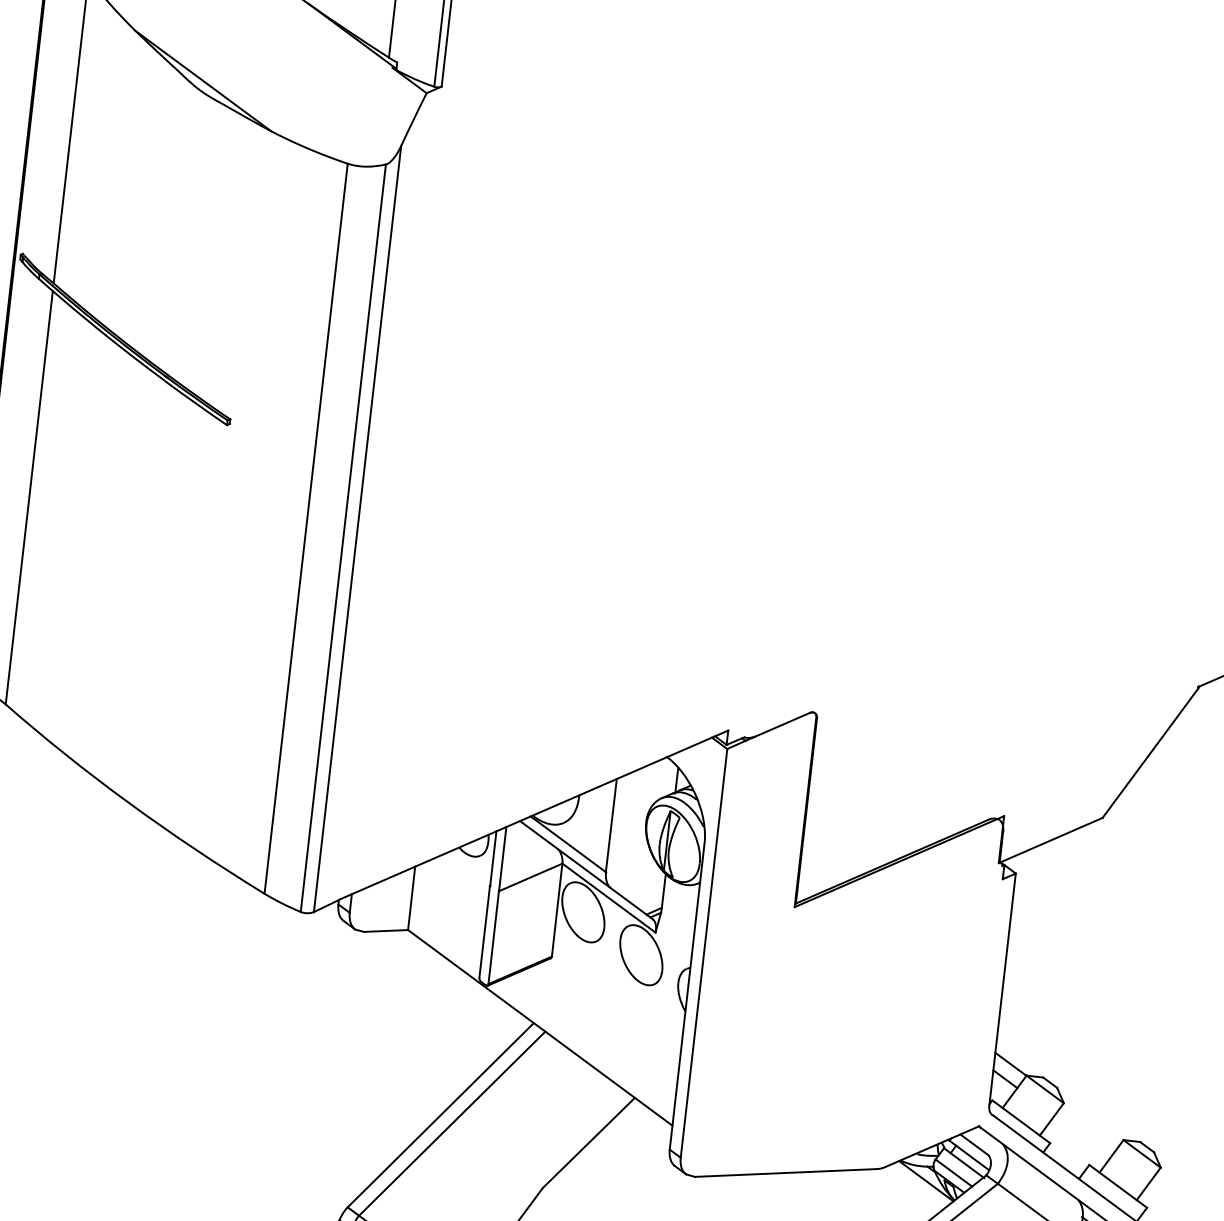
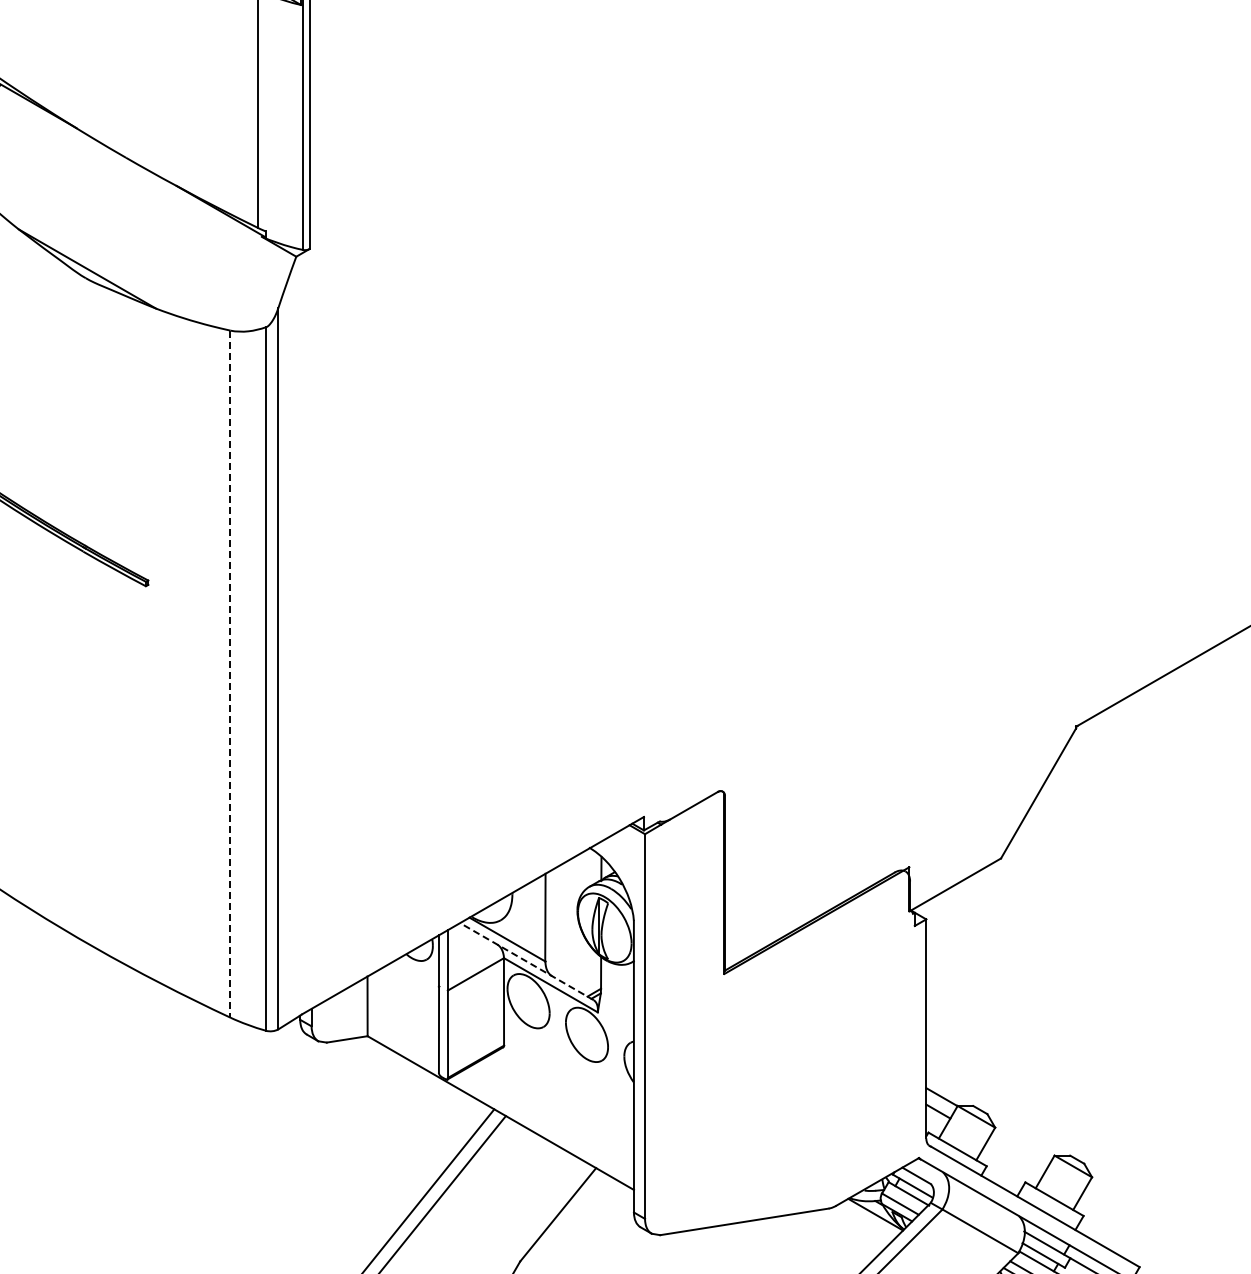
line: (306, 529) -> (230, 674), solid -> dashed
line: (585, 869) -> (526, 961), solid -> dashed

